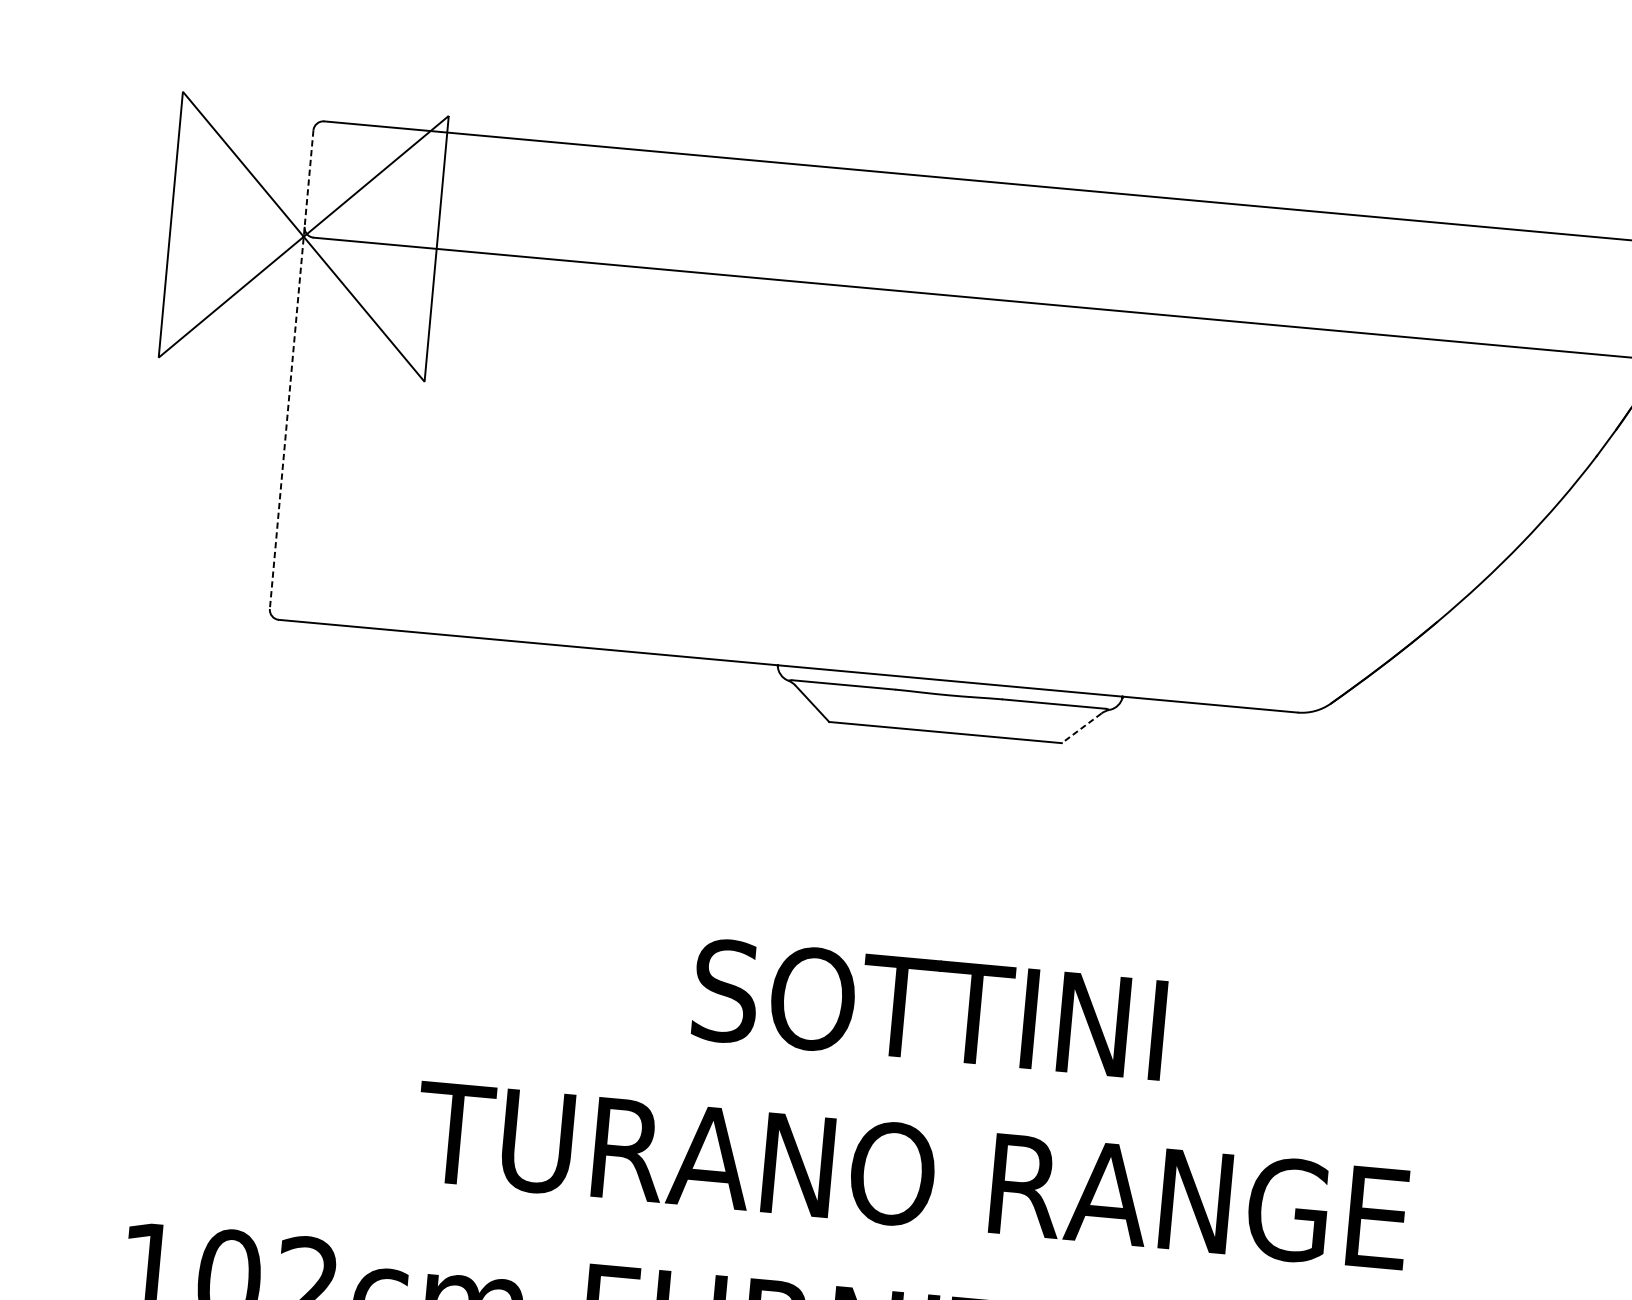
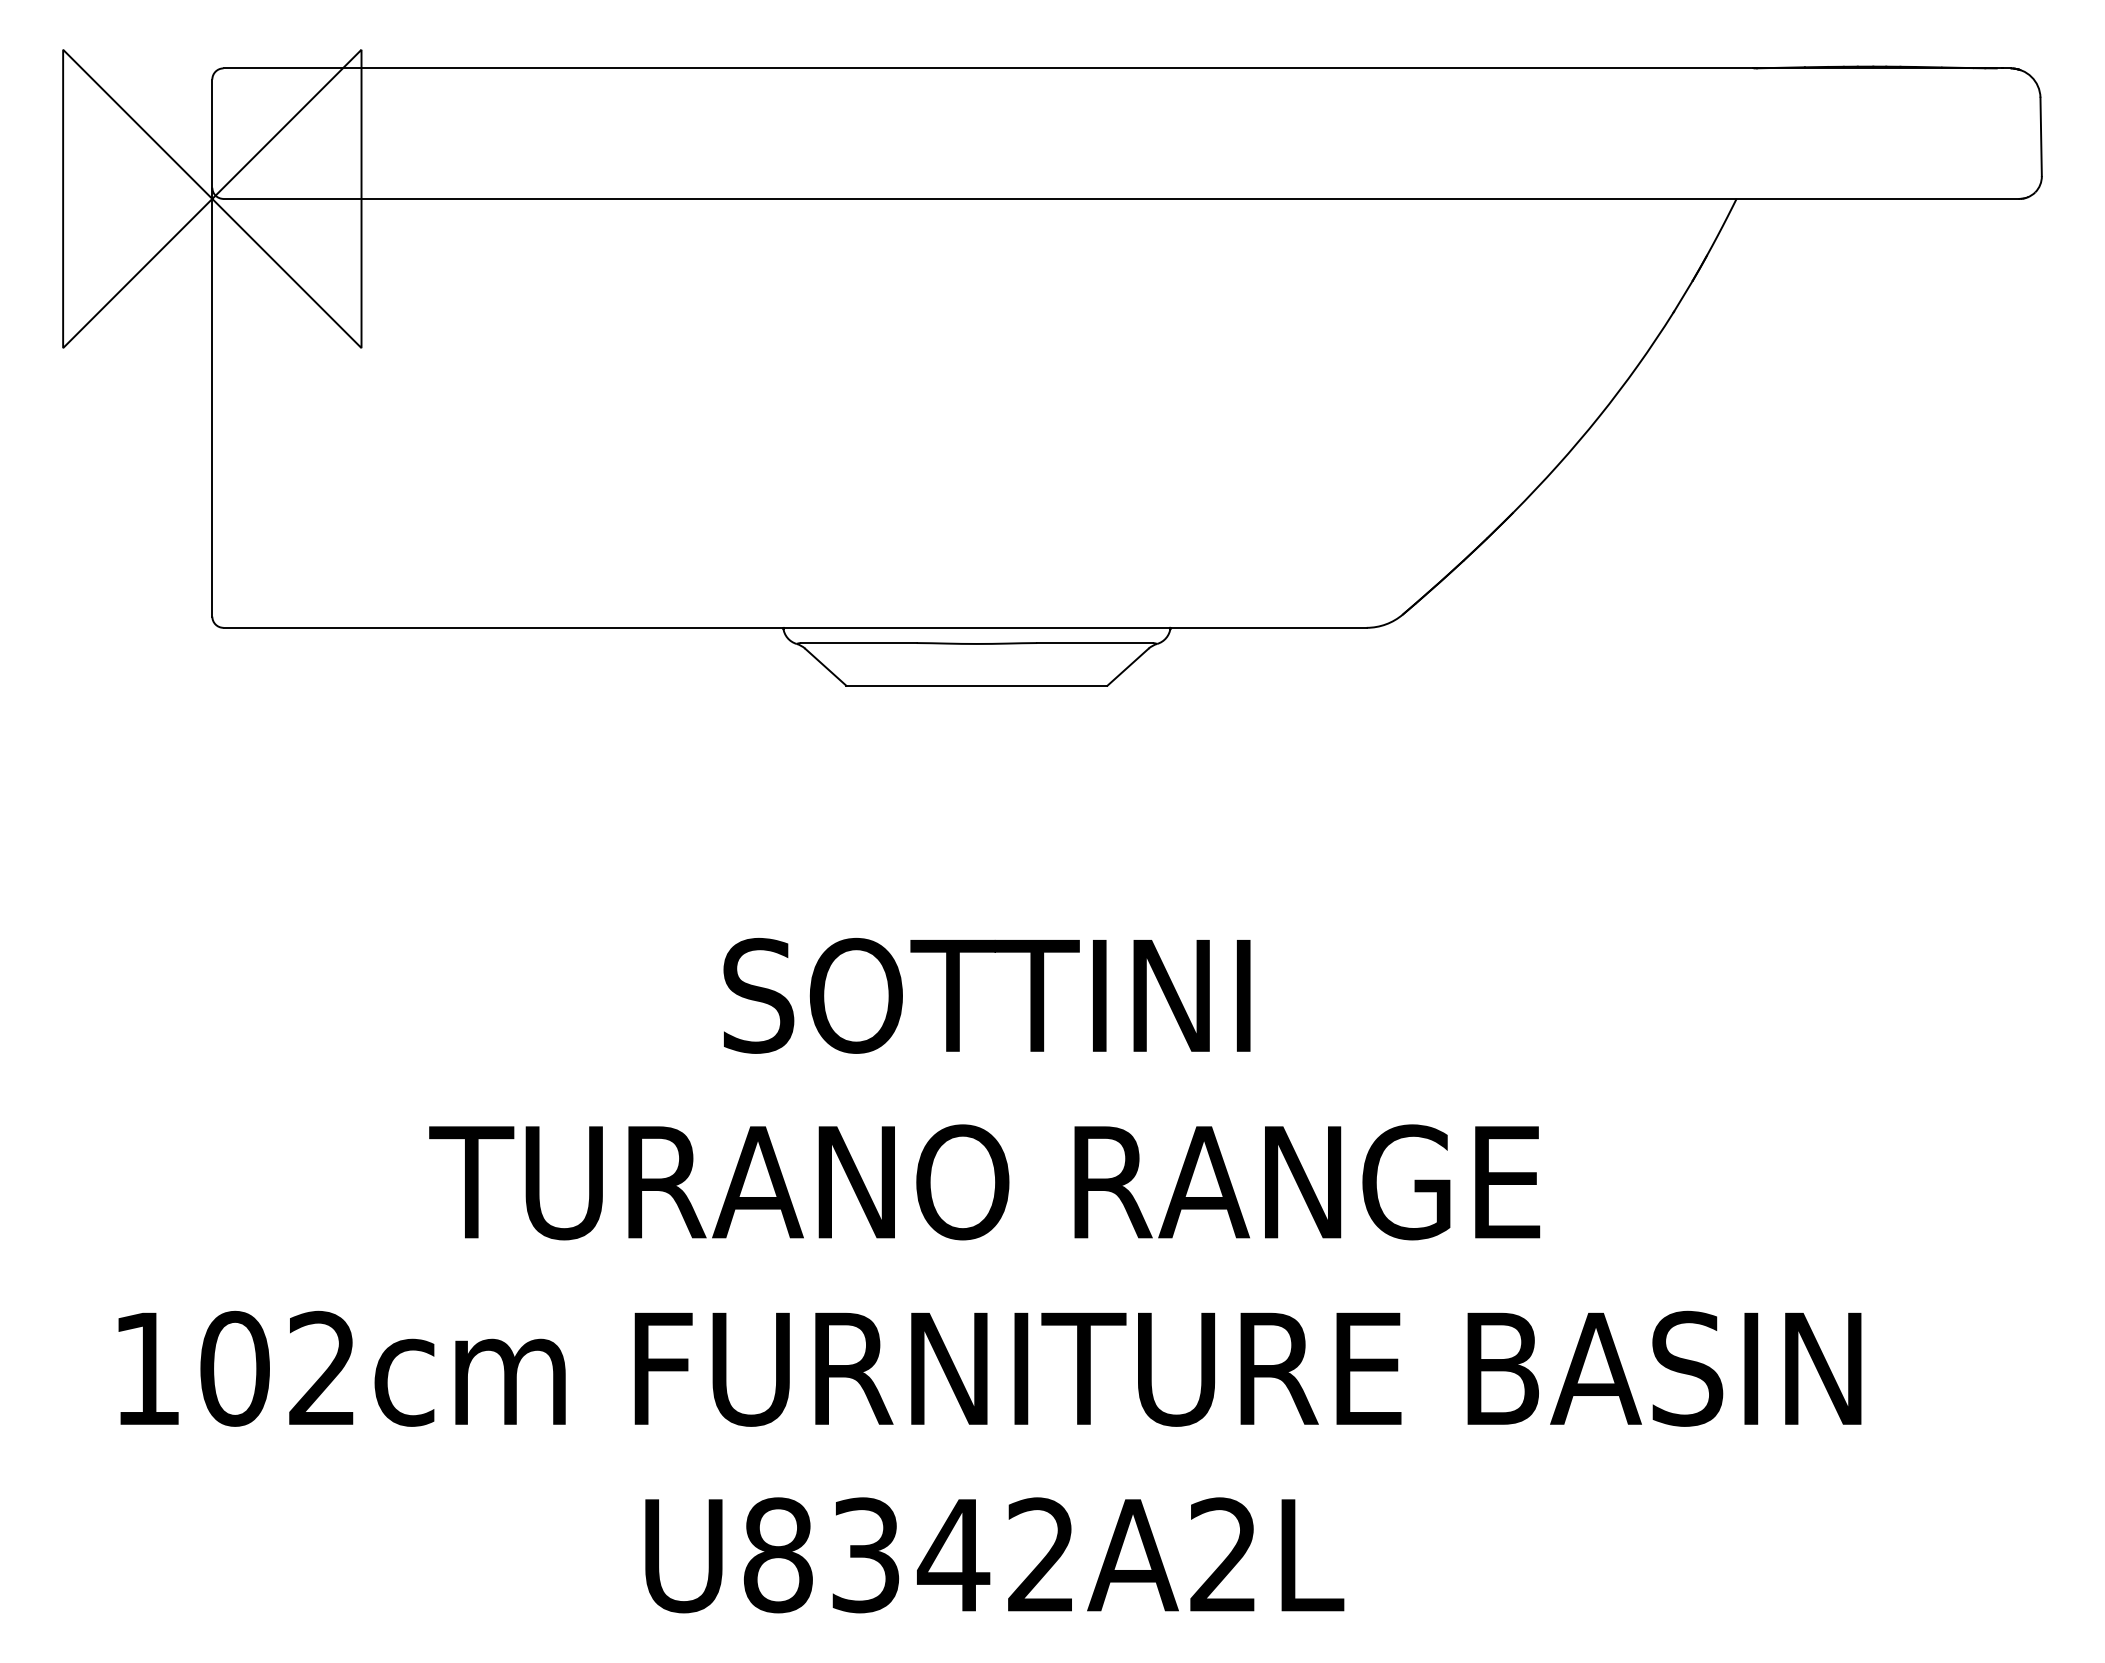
line: (291, 370) -> (212, 348), dashed -> solid
line: (1082, 728) -> (1128, 667), dashed -> solid

